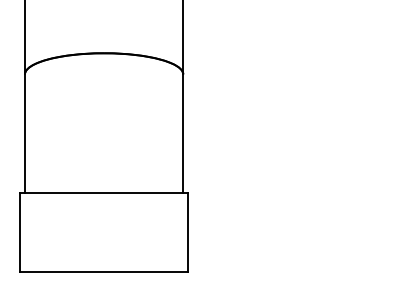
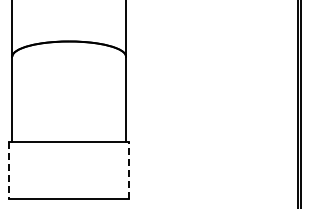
line: (188, 231) -> (129, 169), solid -> dashed
line: (20, 232) -> (9, 170), solid -> dashed

